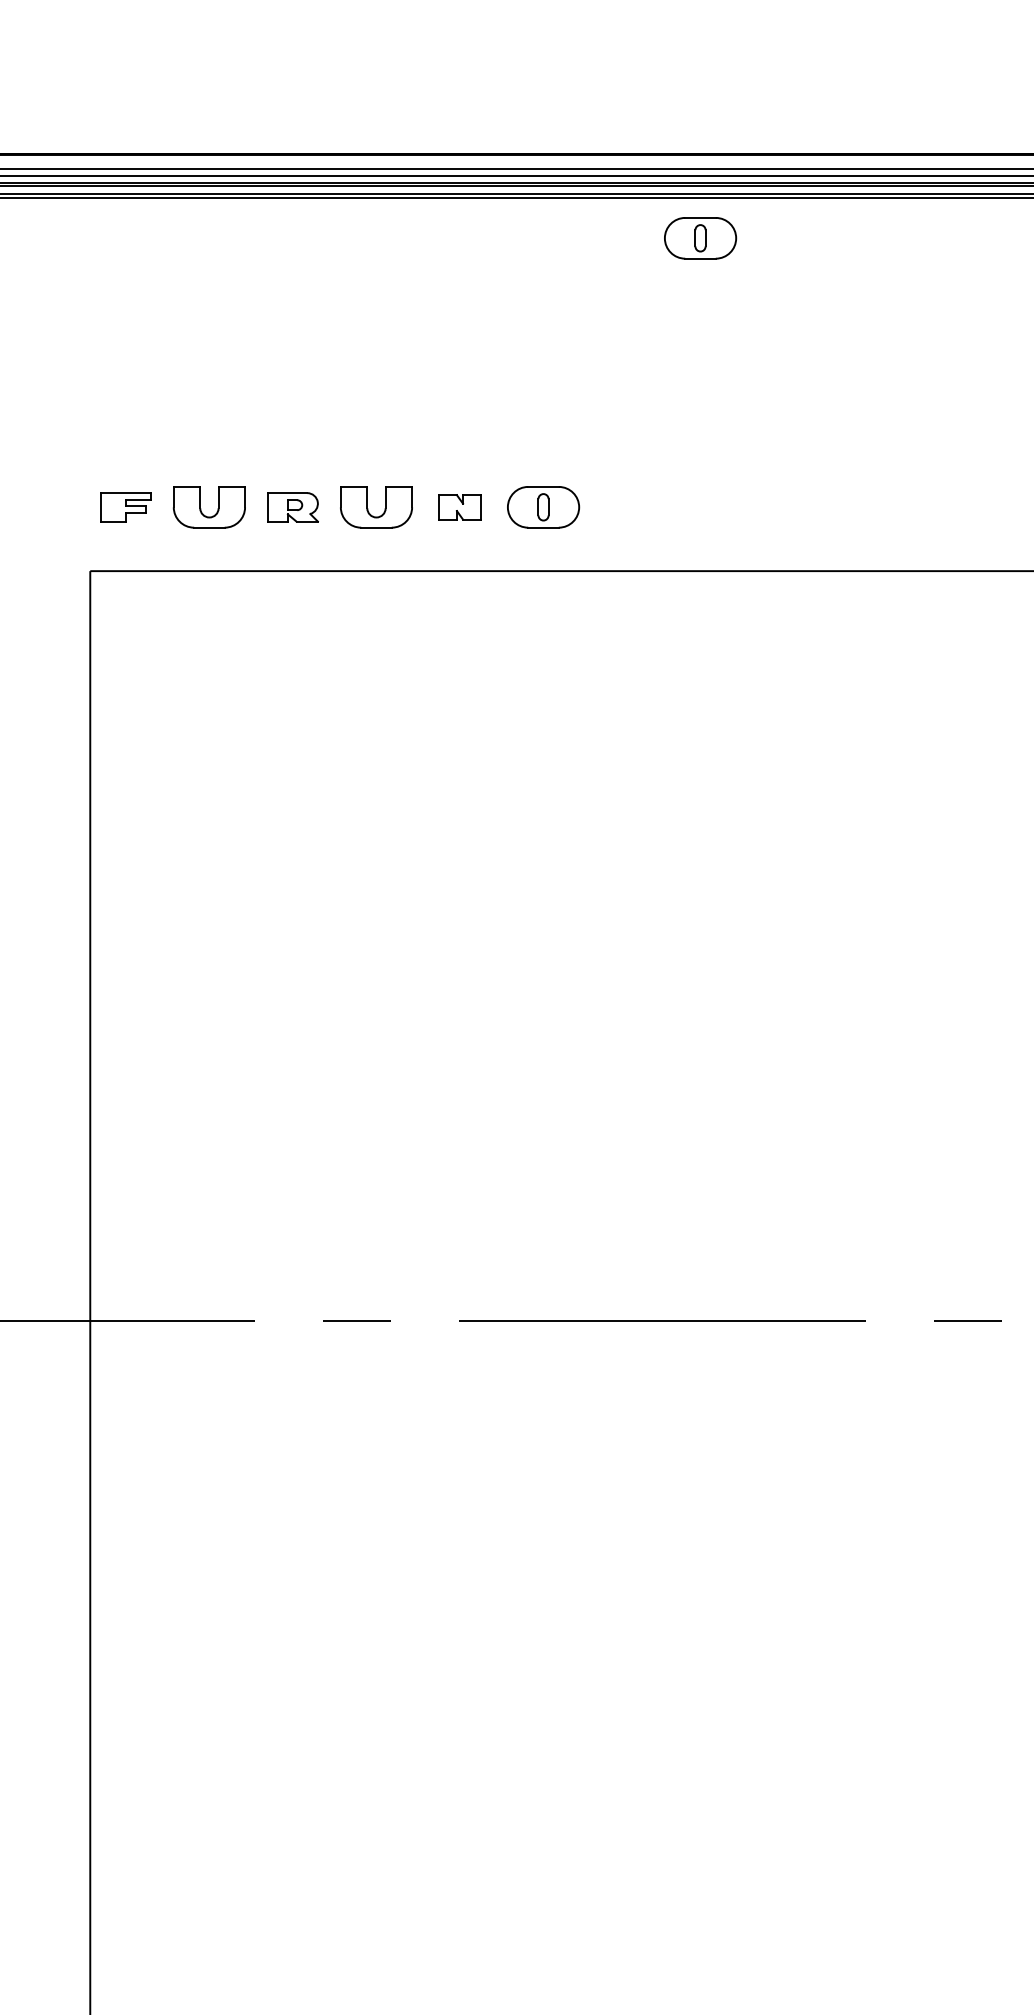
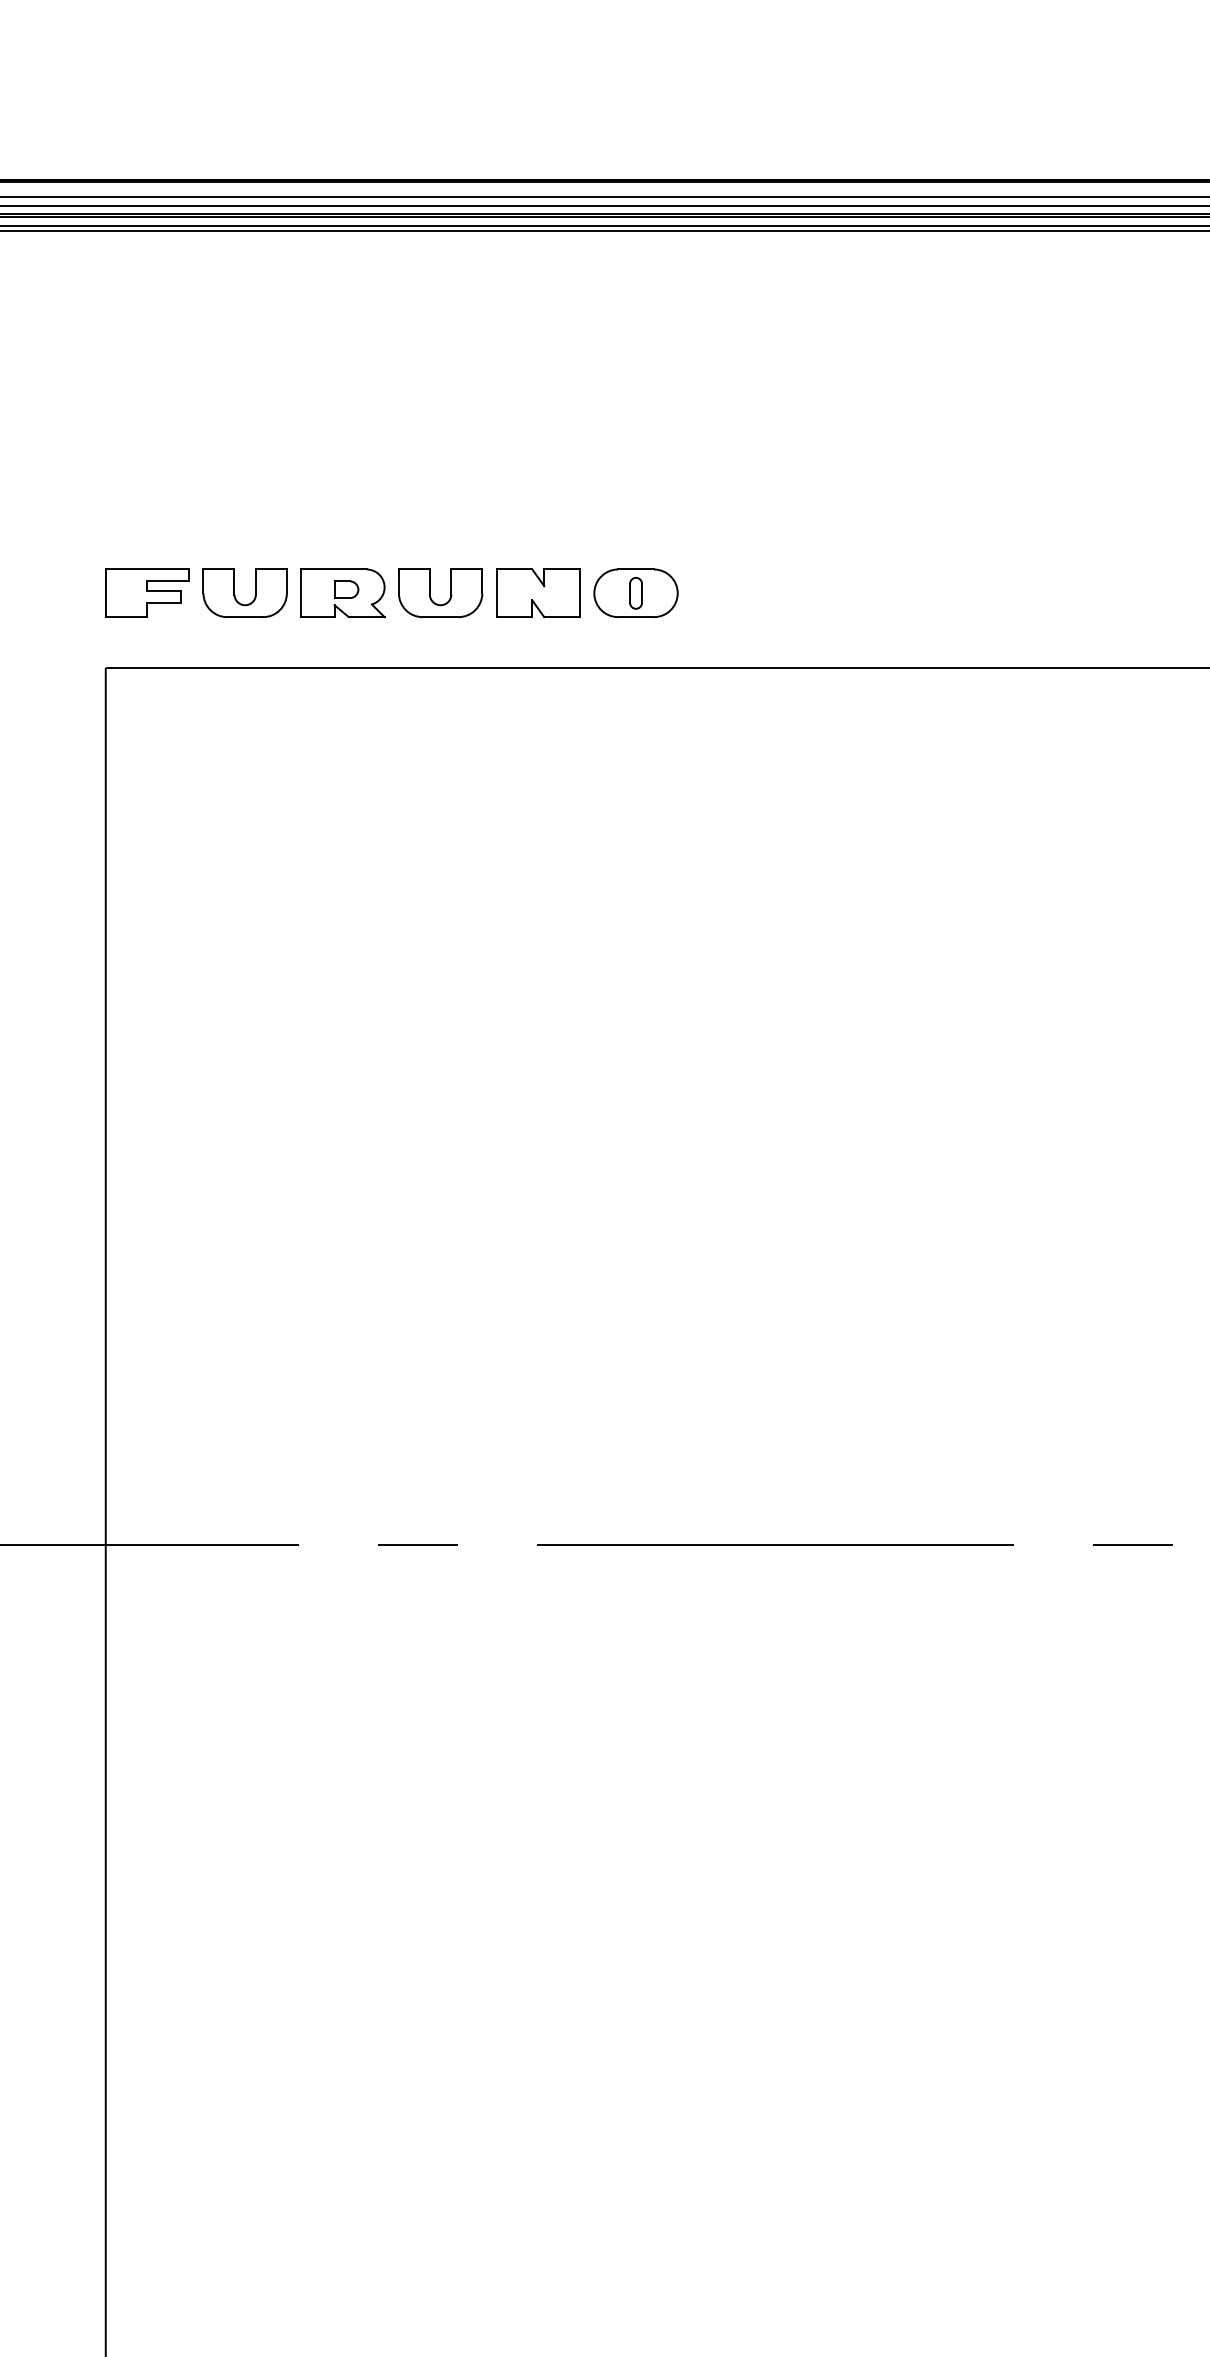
part: (700, 238) -> (819, 278), removed
part: (125, 507) -> (146, 593), size x1.43
part: (292, 507) -> (342, 593), size x1.43
part: (459, 507) -> (537, 593), size x1.67

